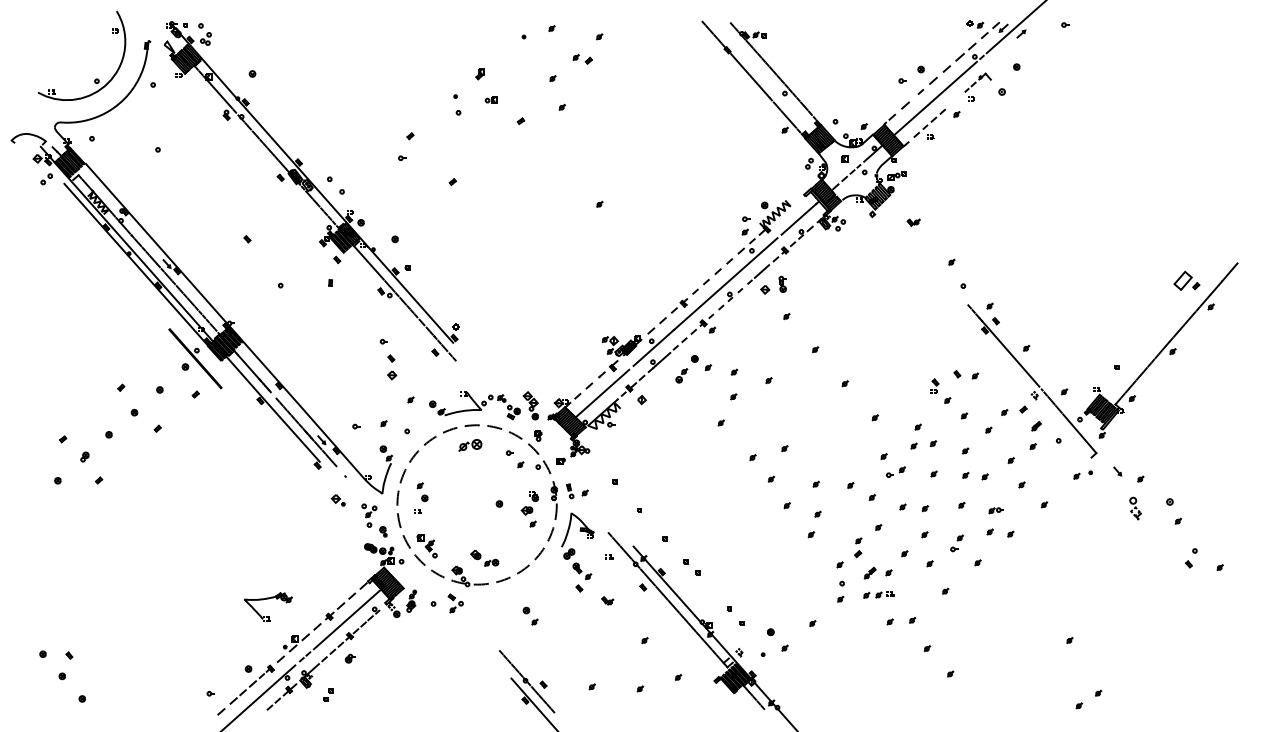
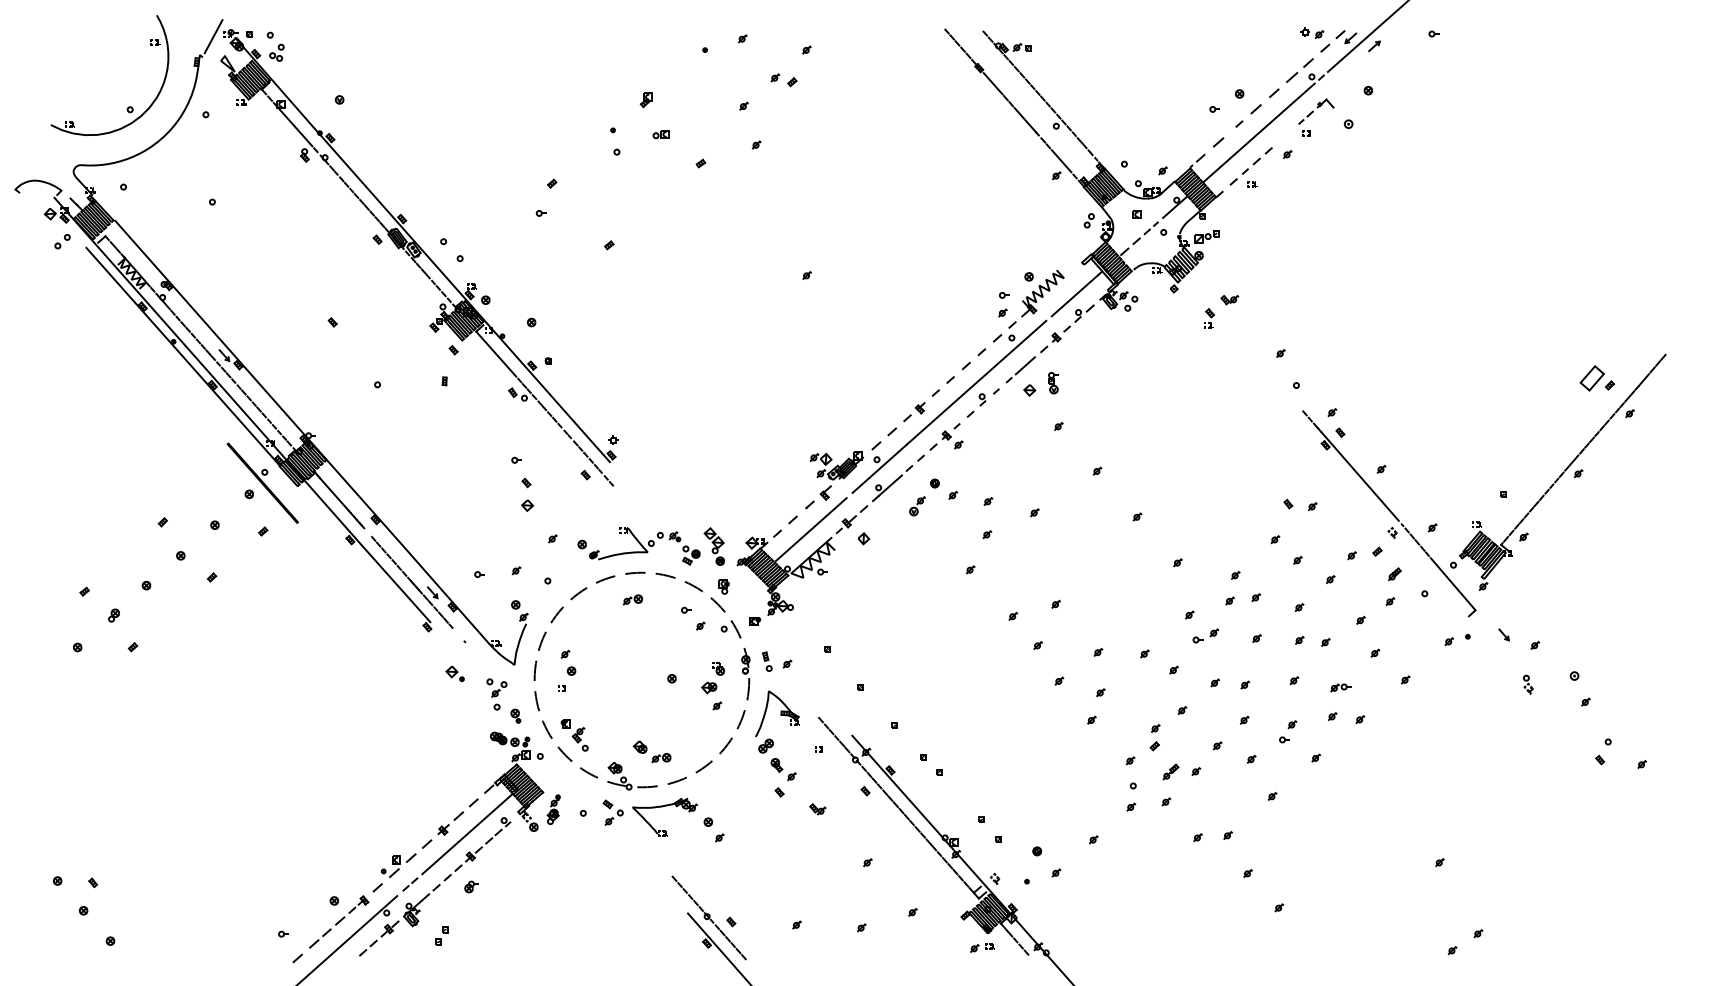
line: (158, 26) -> (213, 36), added
part: (935, 386) -> (1209, 318), moved
part: (470, 445) -> (632, 599), size x0.62
part: (1135, 508) -> (1528, 684), size x0.62
part: (884, 594) -> (982, 947), moved
part: (266, 599) -> (662, 807), moved

